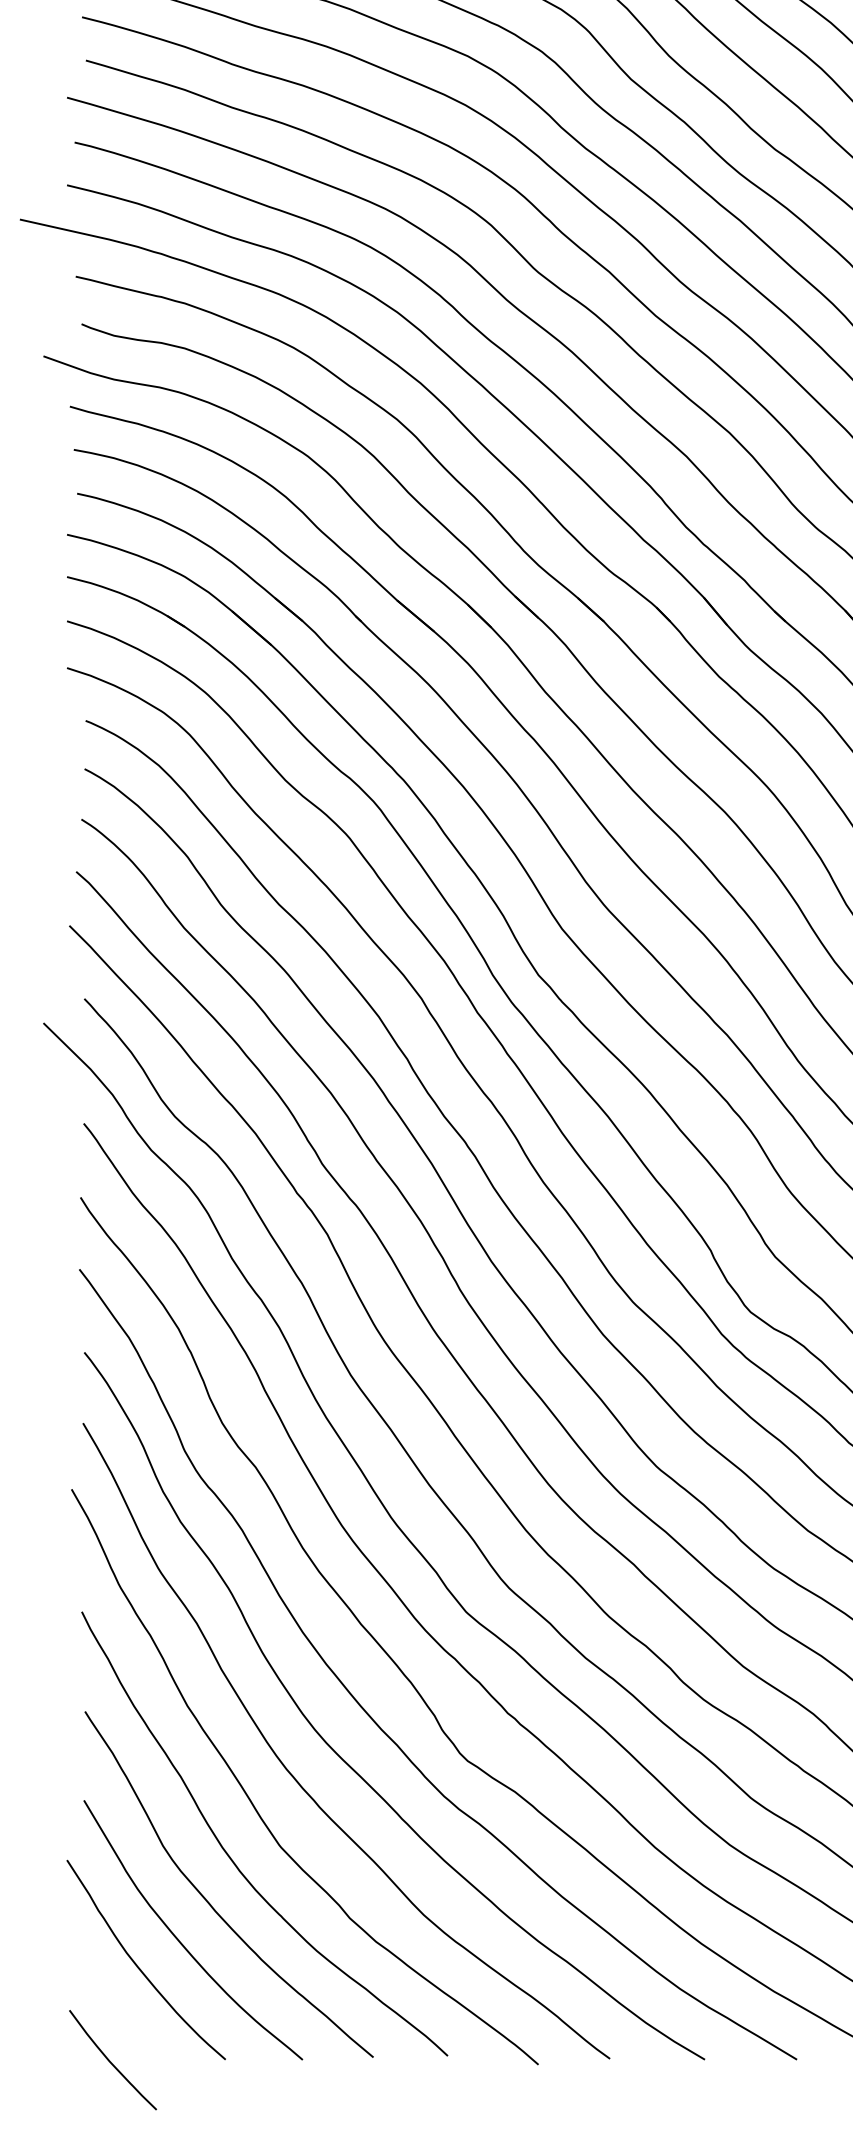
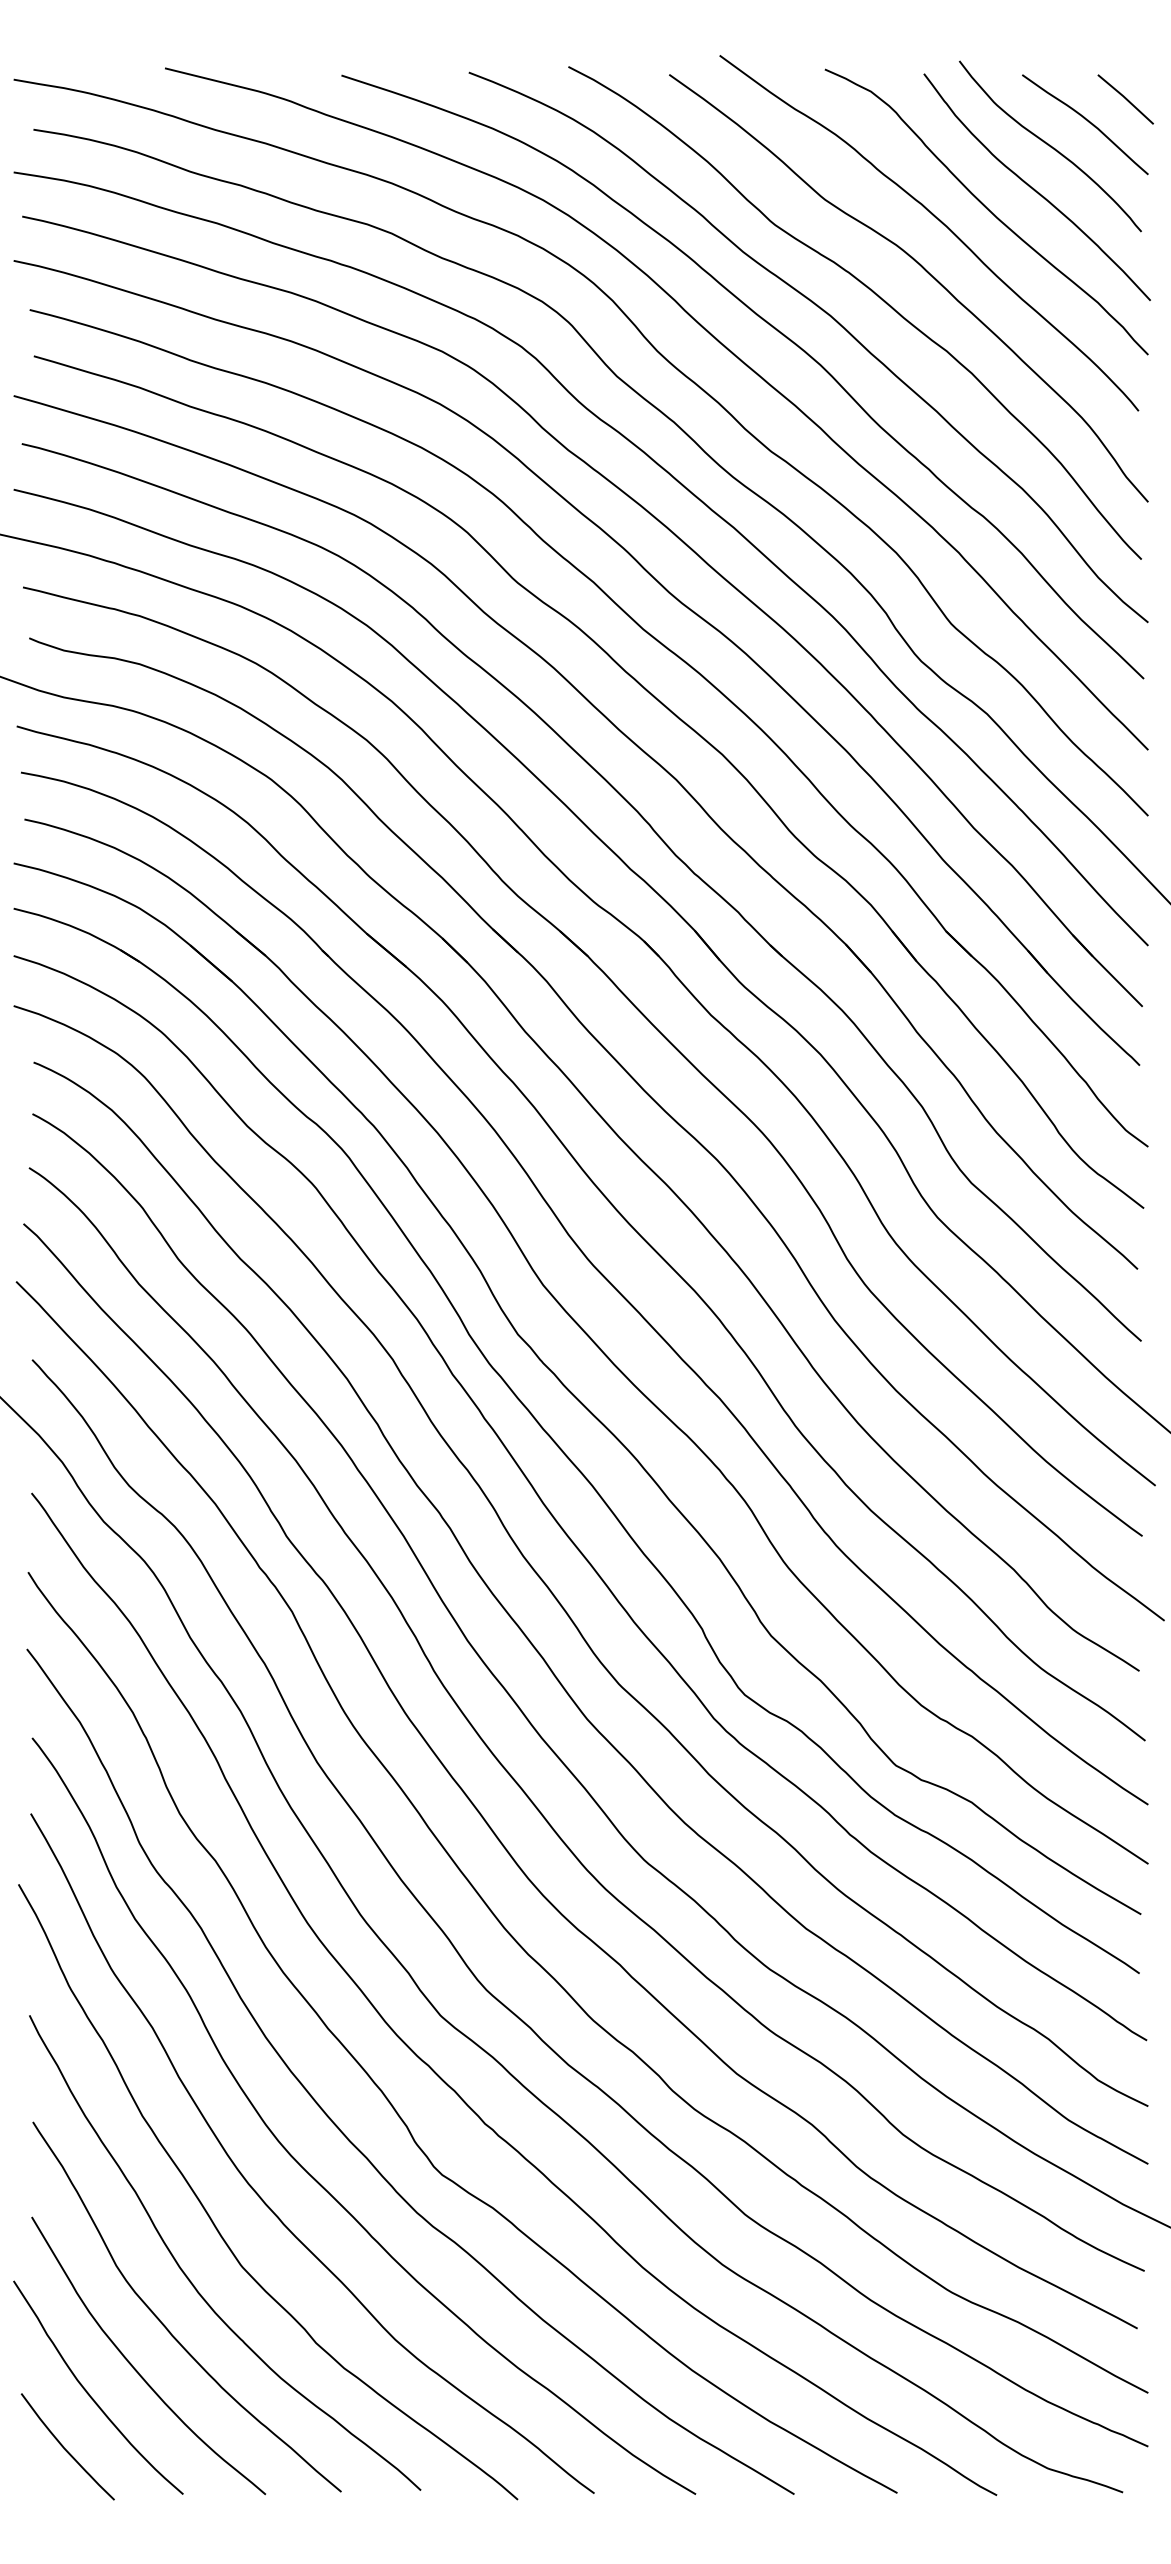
curve: (110, 2061) -> (65, 2448), moved

